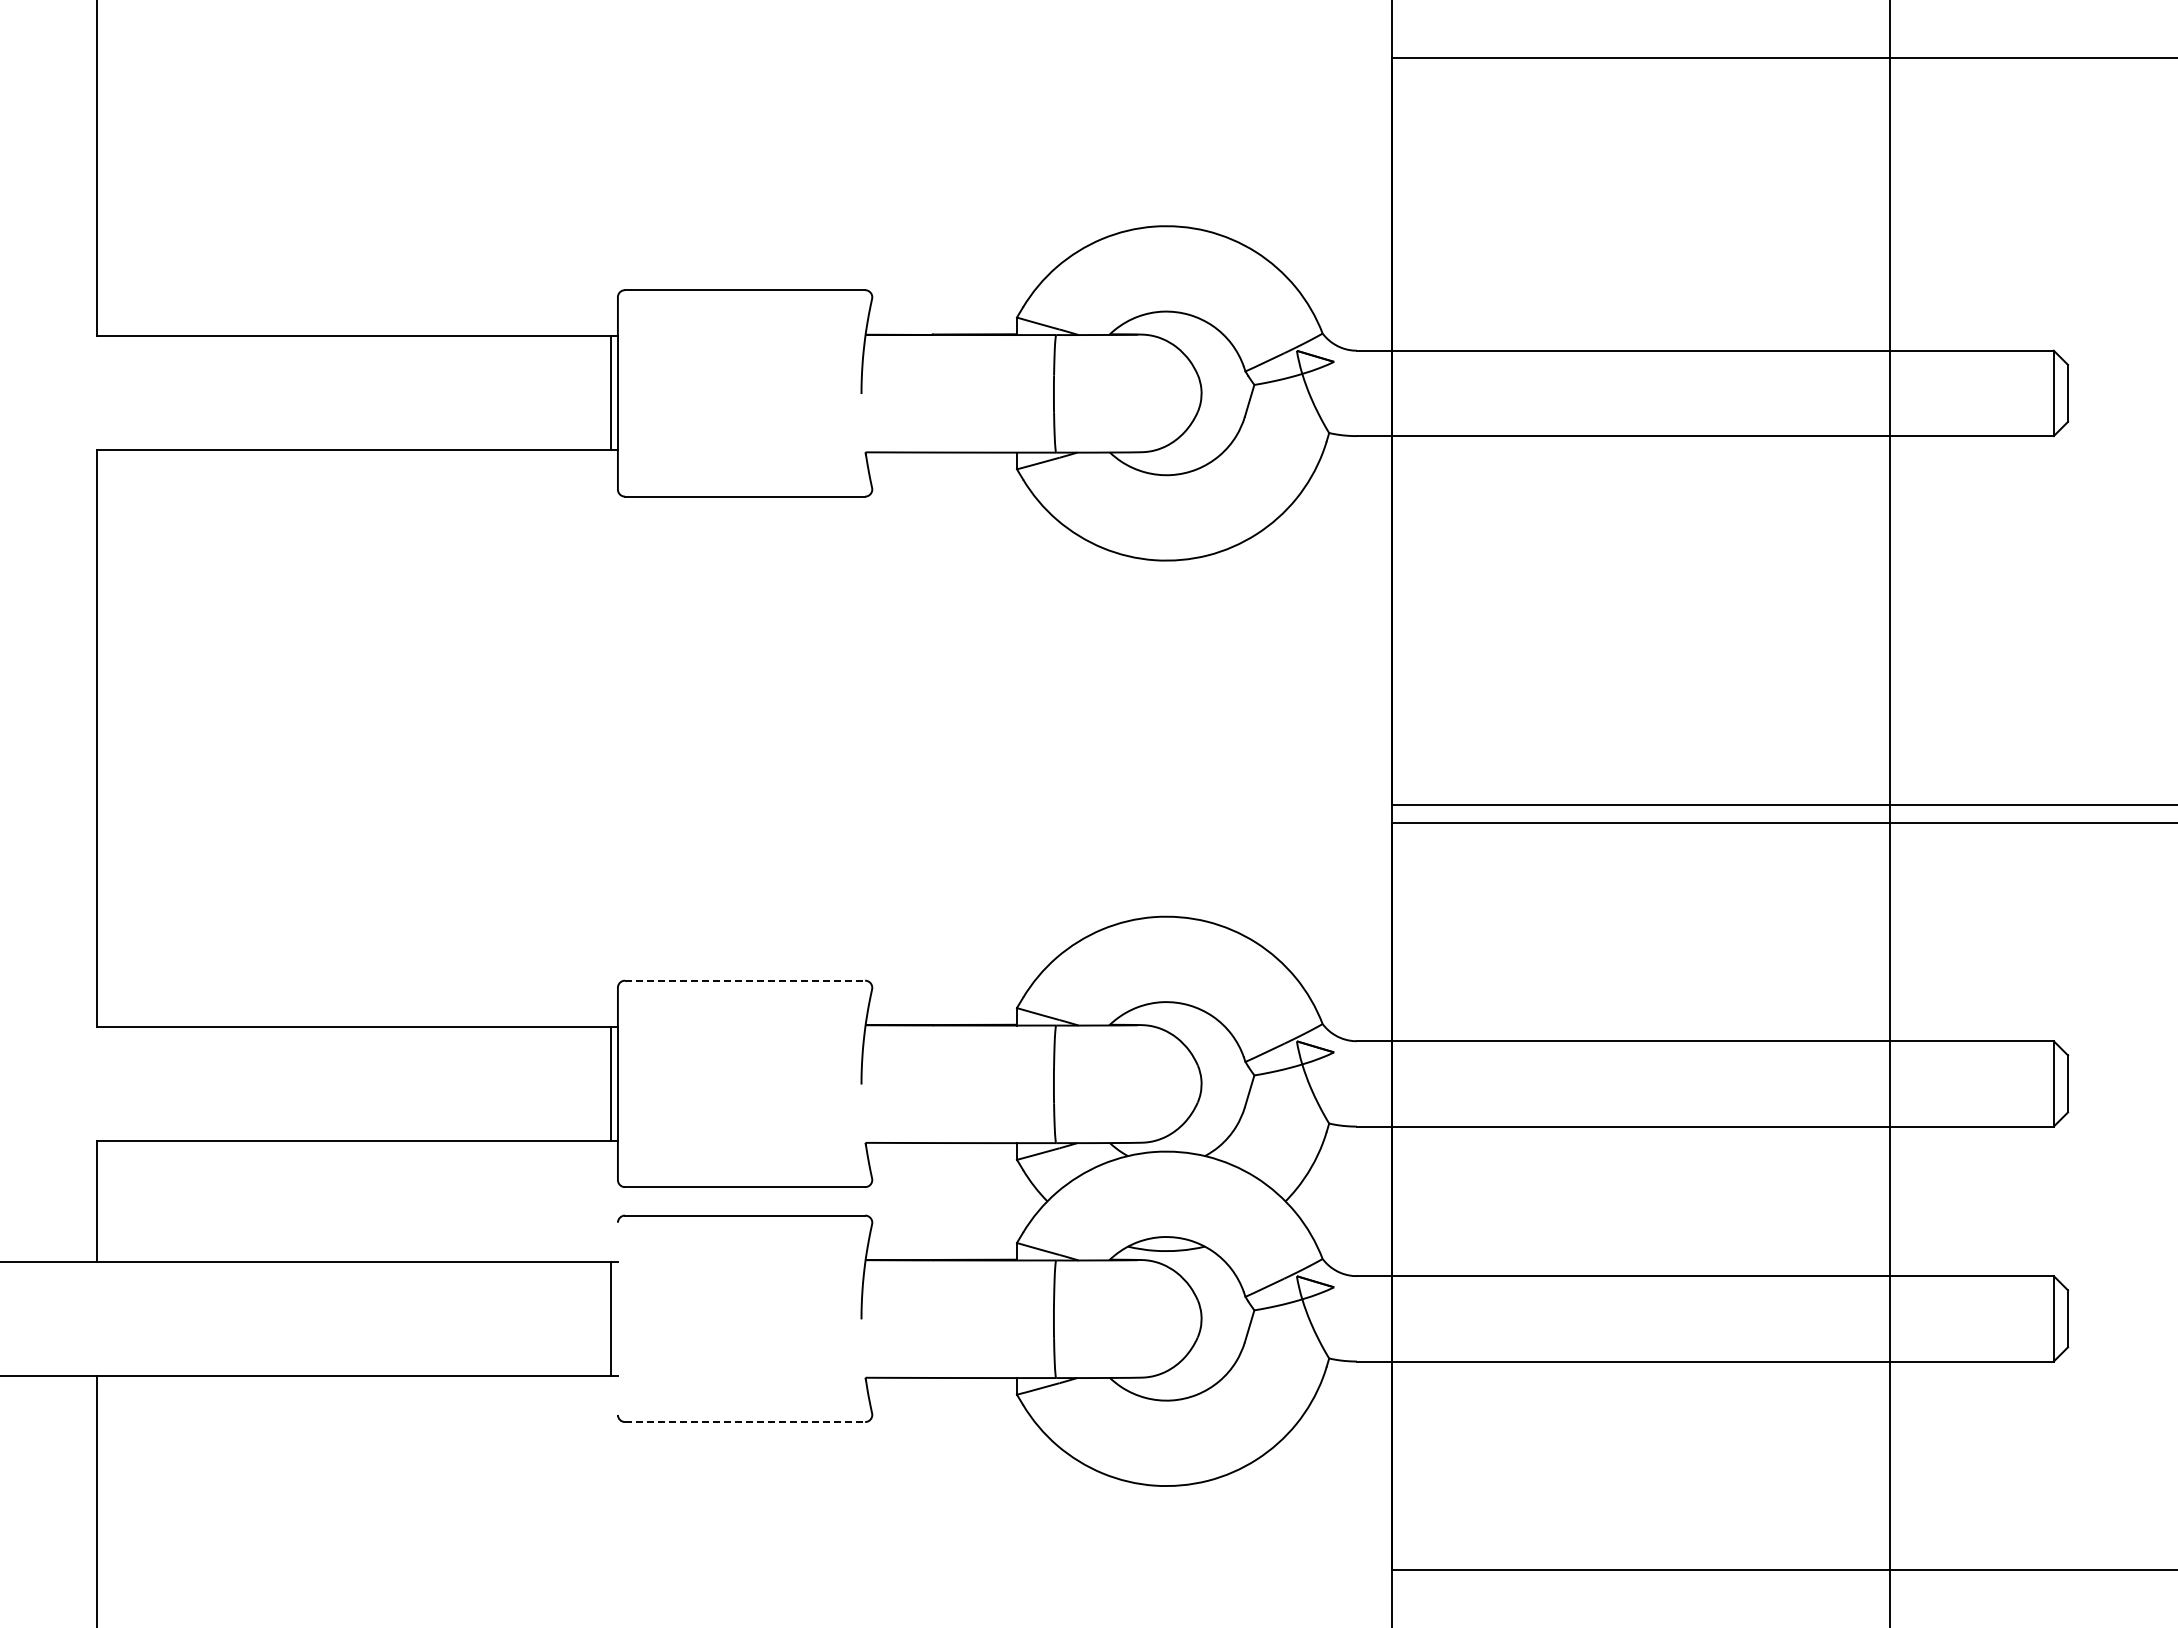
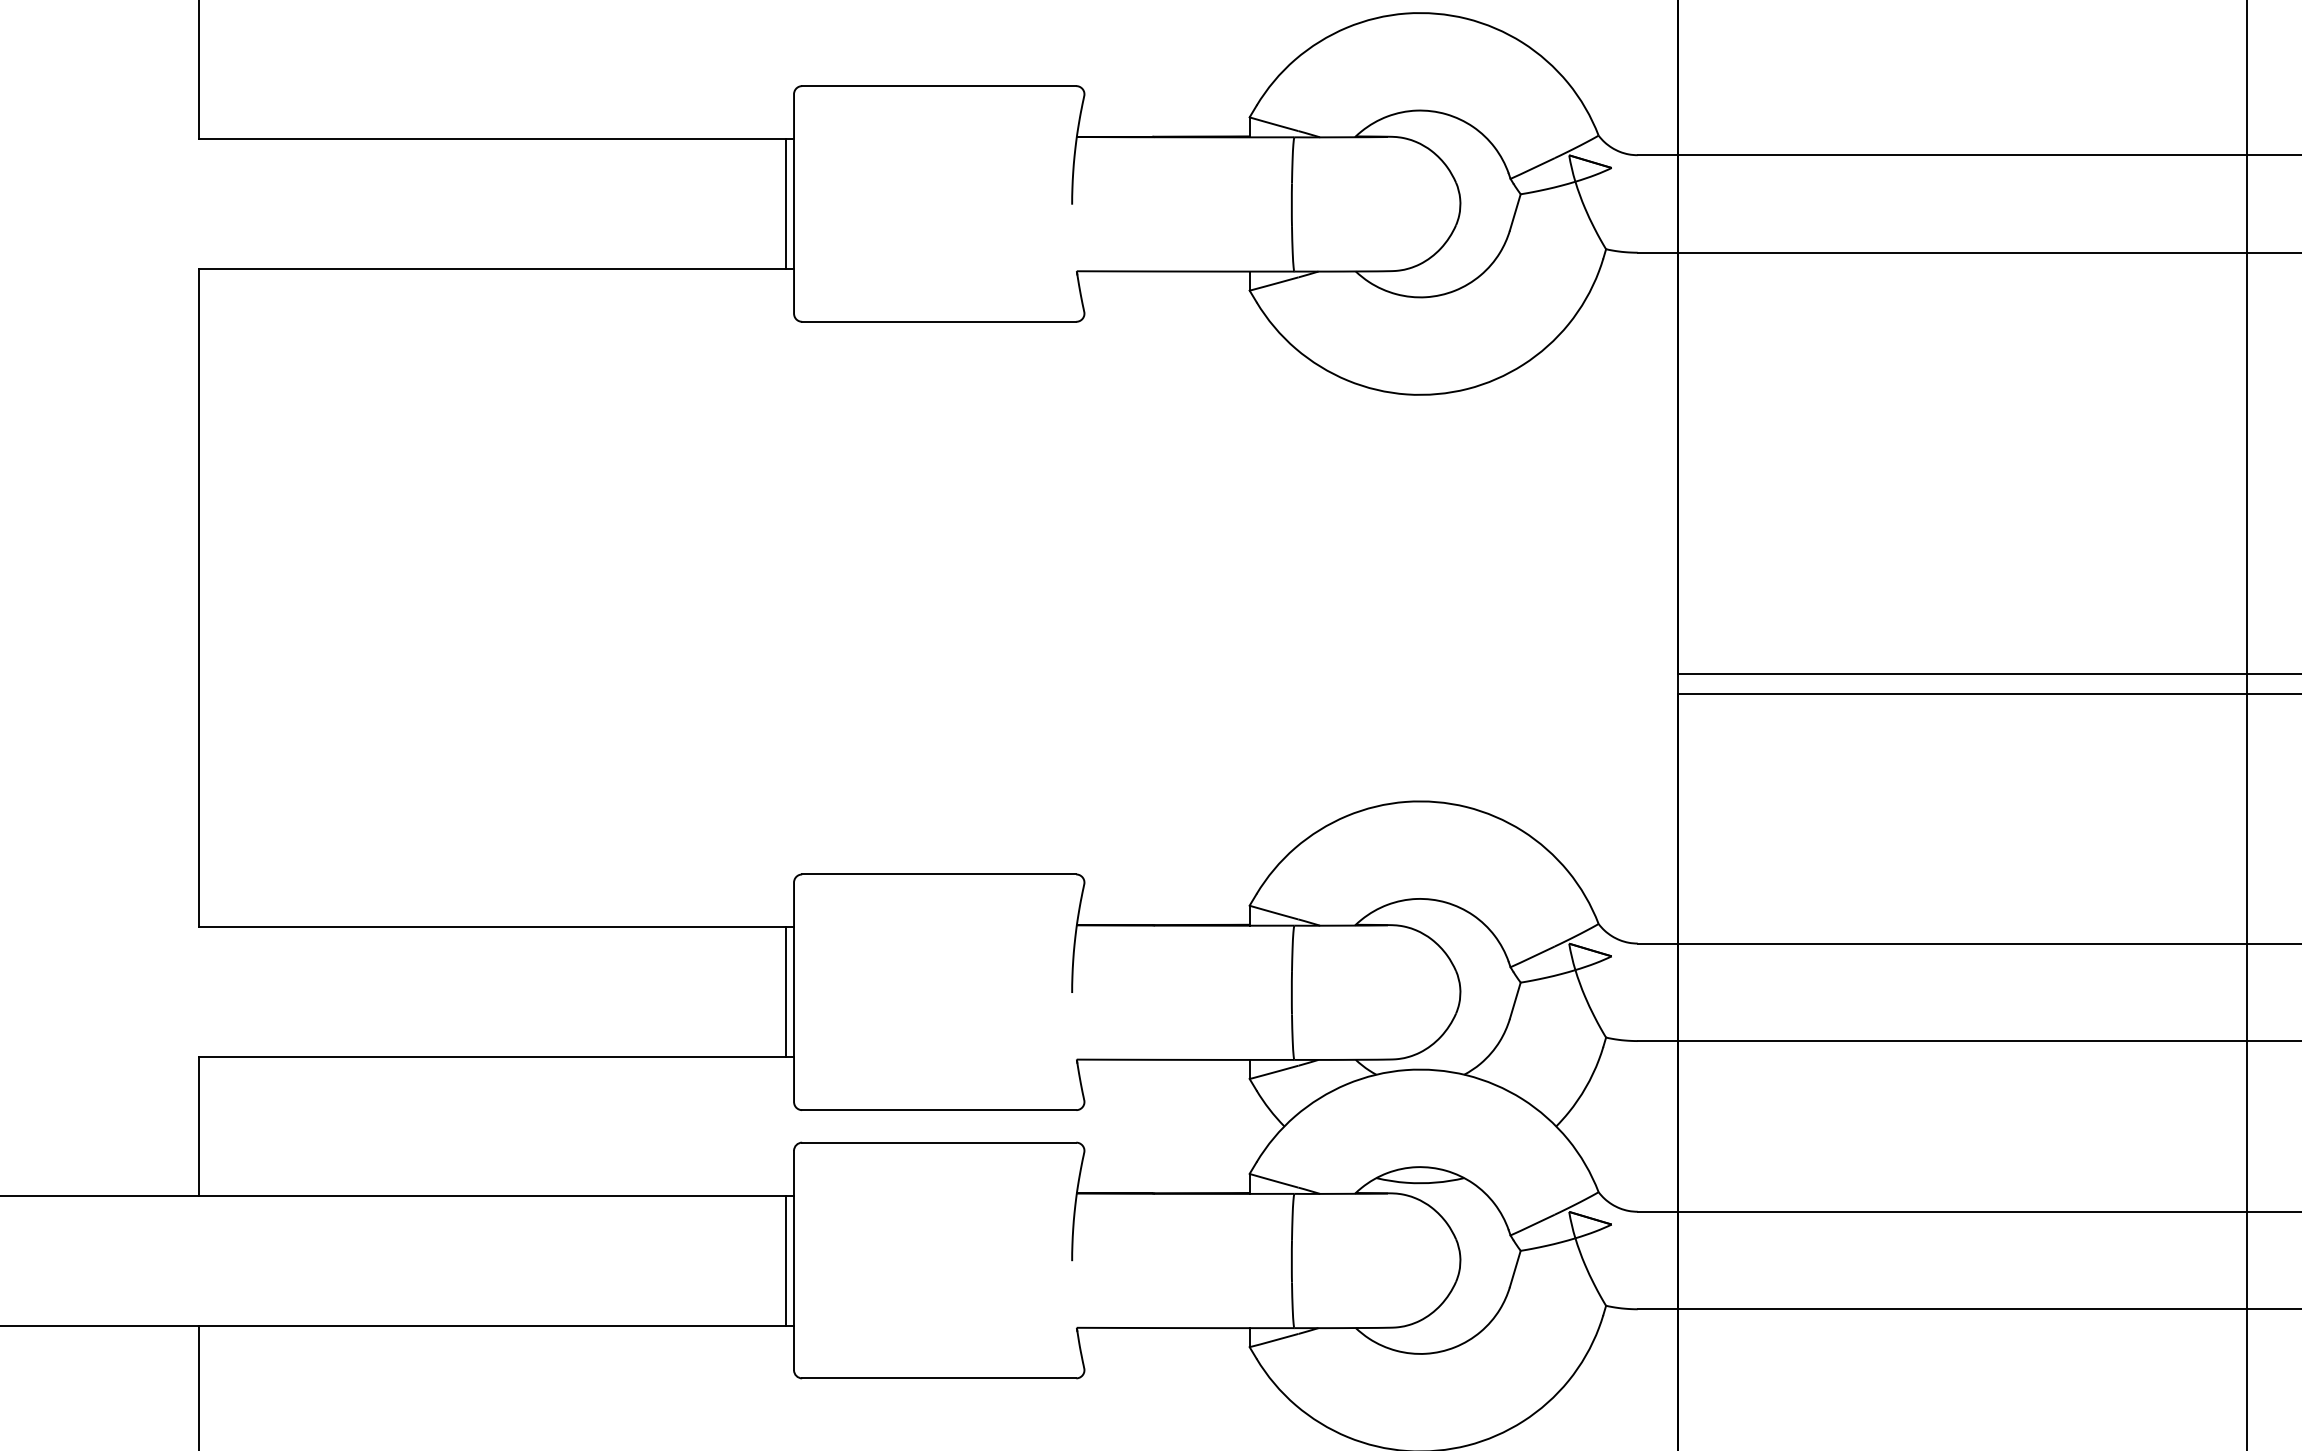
line: (745, 980) -> (939, 874), dashed -> solid
line: (617, 1318) -> (793, 1260), added
line: (745, 1422) -> (939, 1378), dashed -> solid

